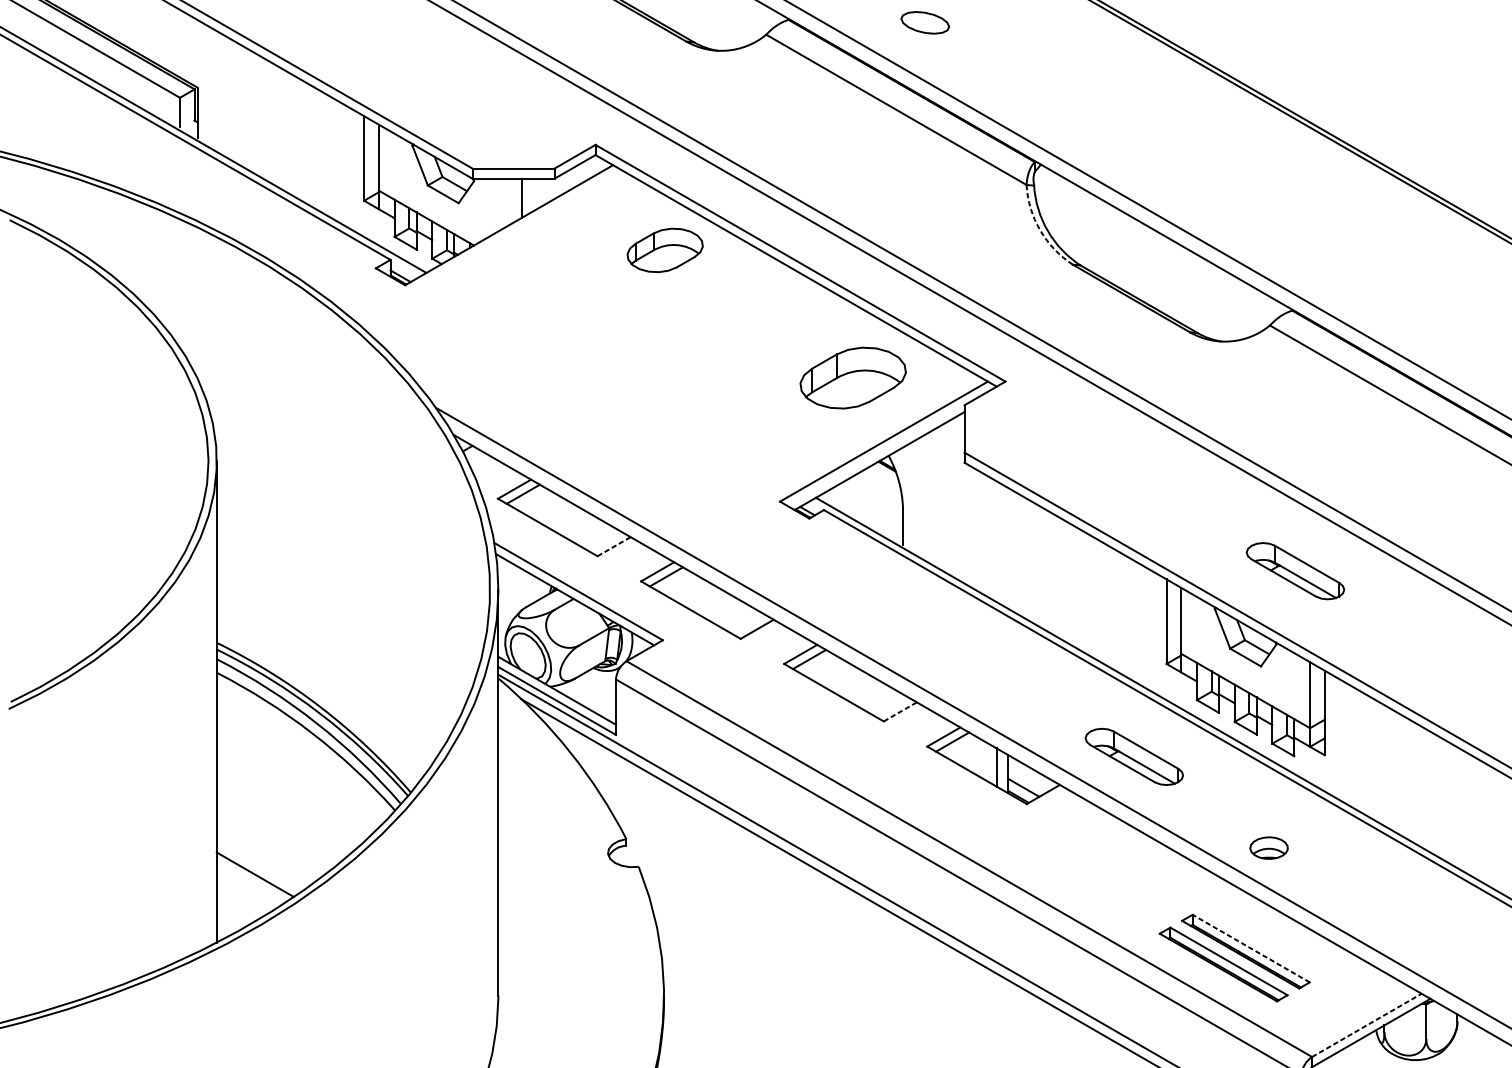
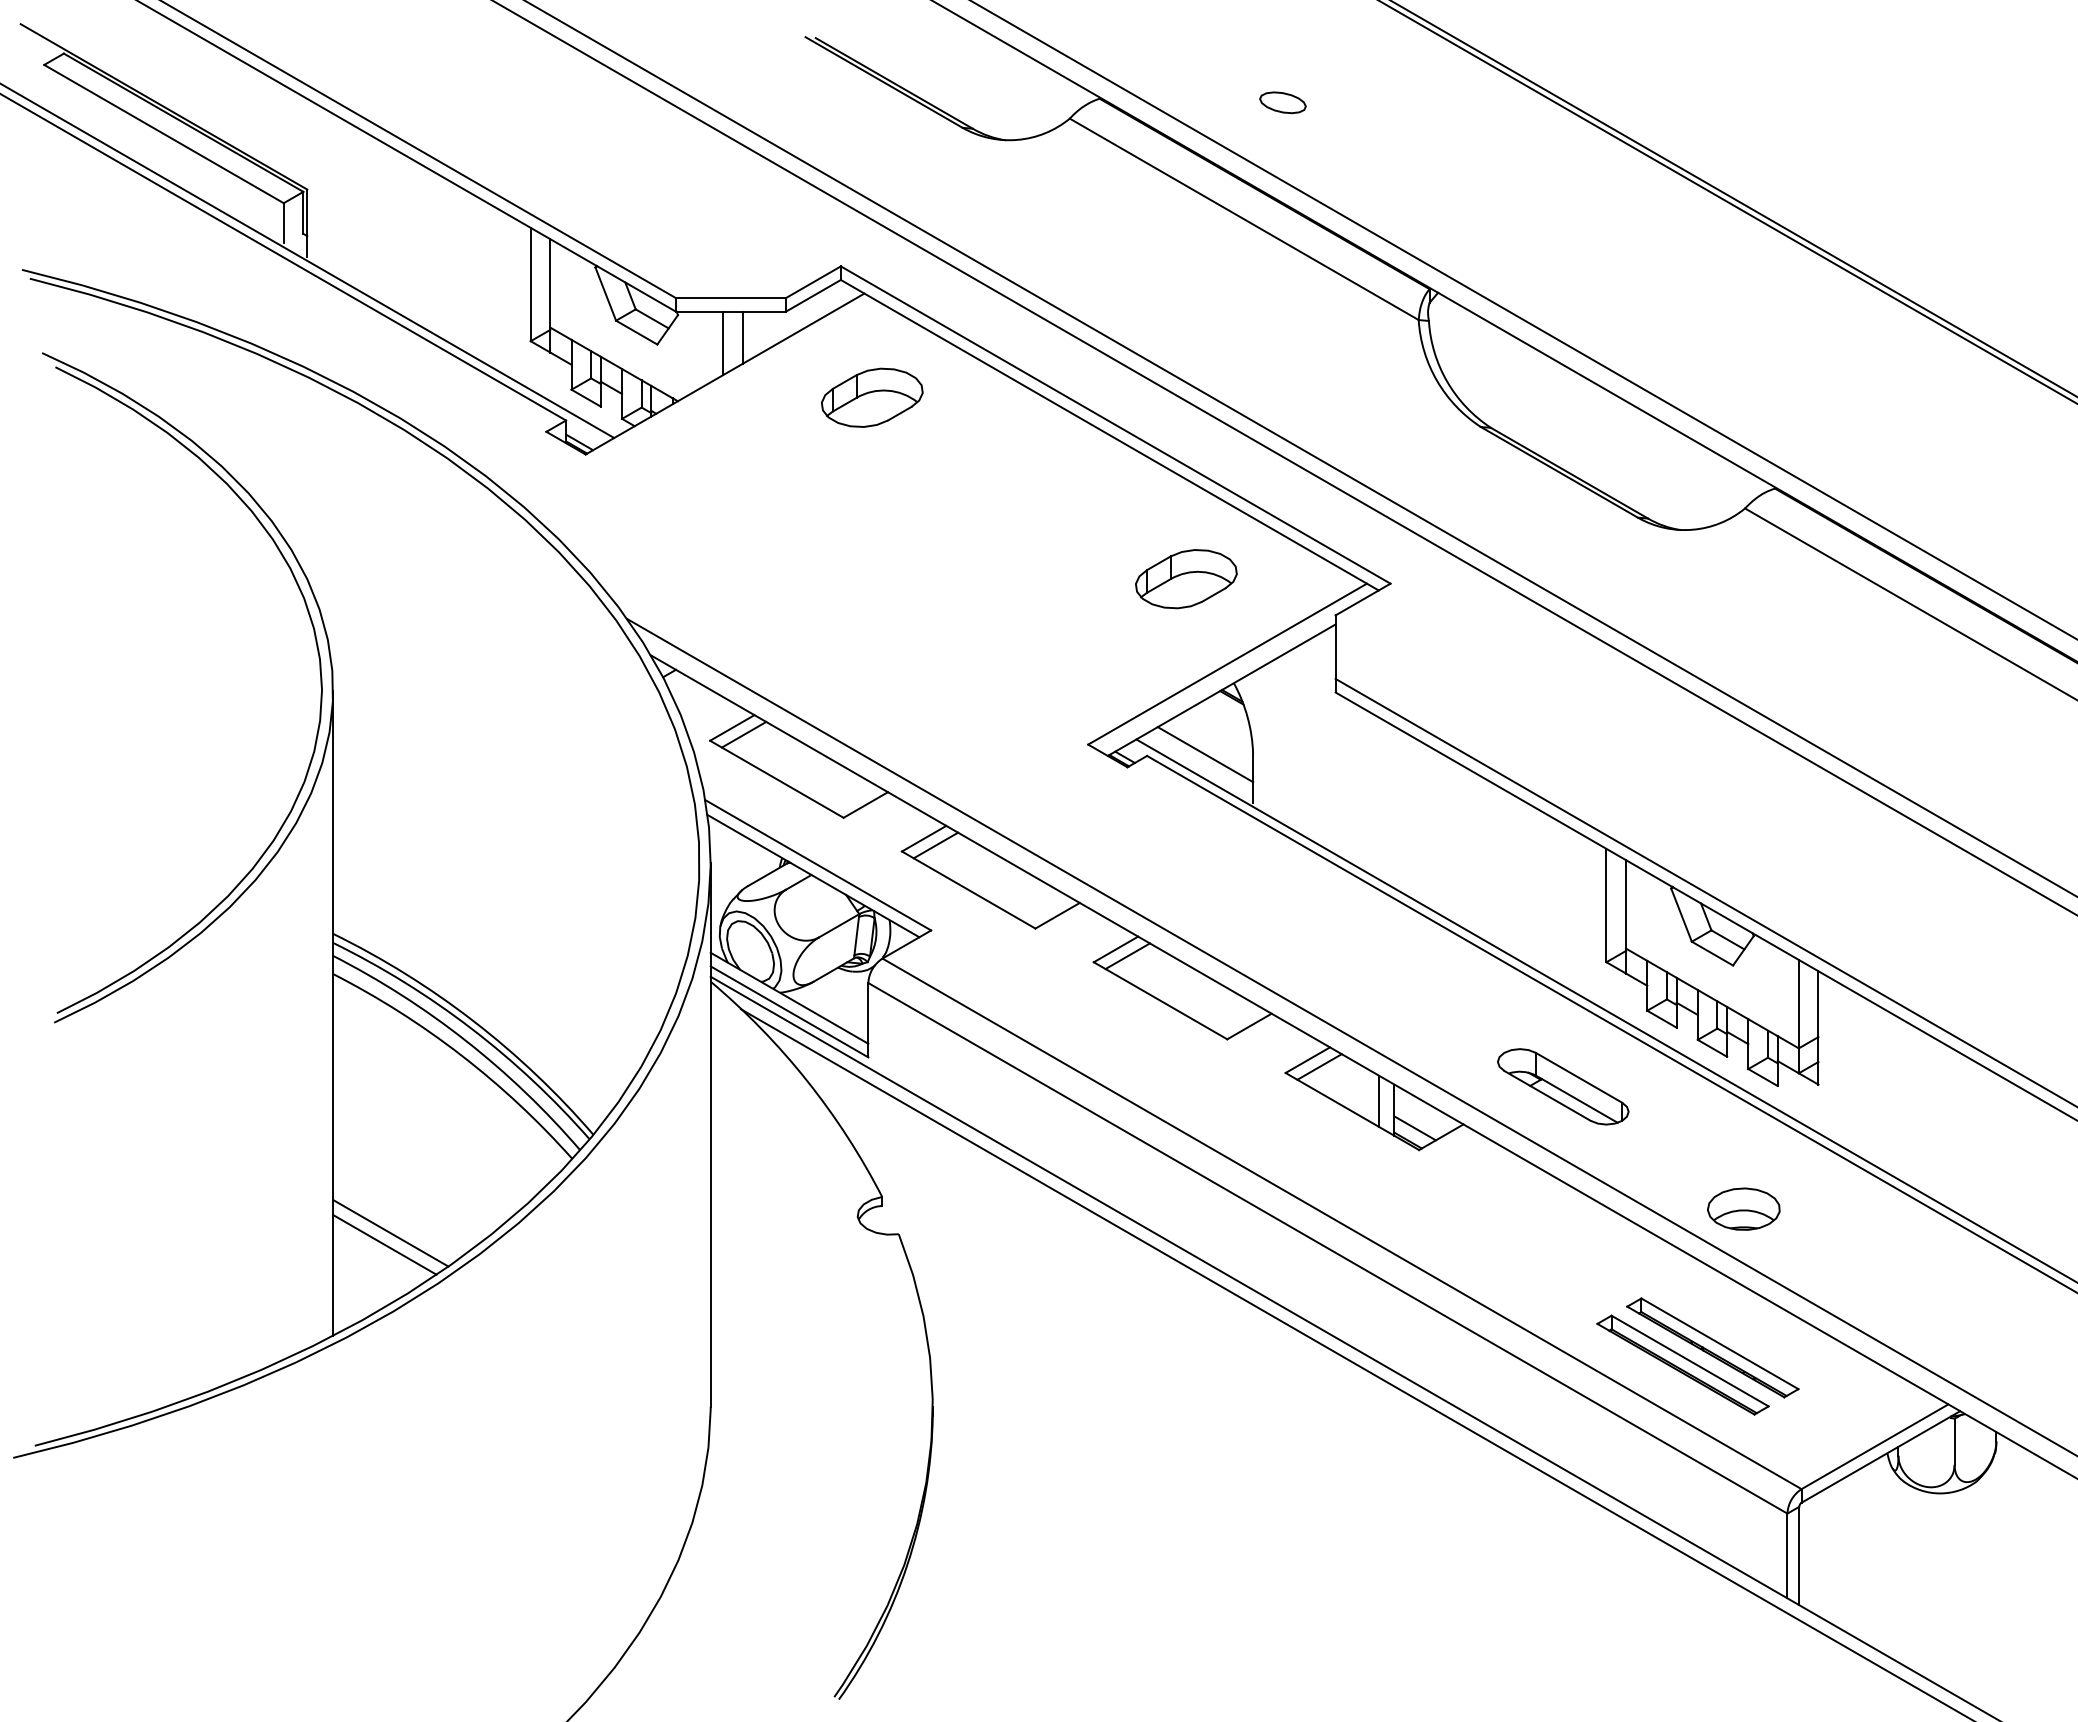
part: (924, 22) -> (1282, 102), size x0.71
line: (507, 202) -> (723, 343), added
arc: (1040, 230) -> (1437, 380), dashed -> solid
part: (665, 250) -> (872, 397), moved
part: (853, 378) -> (1186, 579), size x0.71
line: (867, 509) -> (1205, 754), added
line: (613, 547) -> (865, 805), dashed -> solid
part: (1295, 570) -> (1779, 837), removed
line: (900, 711) -> (1249, 1026), dashed -> solid
part: (1268, 847) -> (1743, 1208), size x1.43
line: (259, 865) -> (390, 1232), added
line: (1250, 948) -> (1719, 1343), dashed -> solid
line: (1367, 1025) -> (1875, 1446), dashed -> solid

